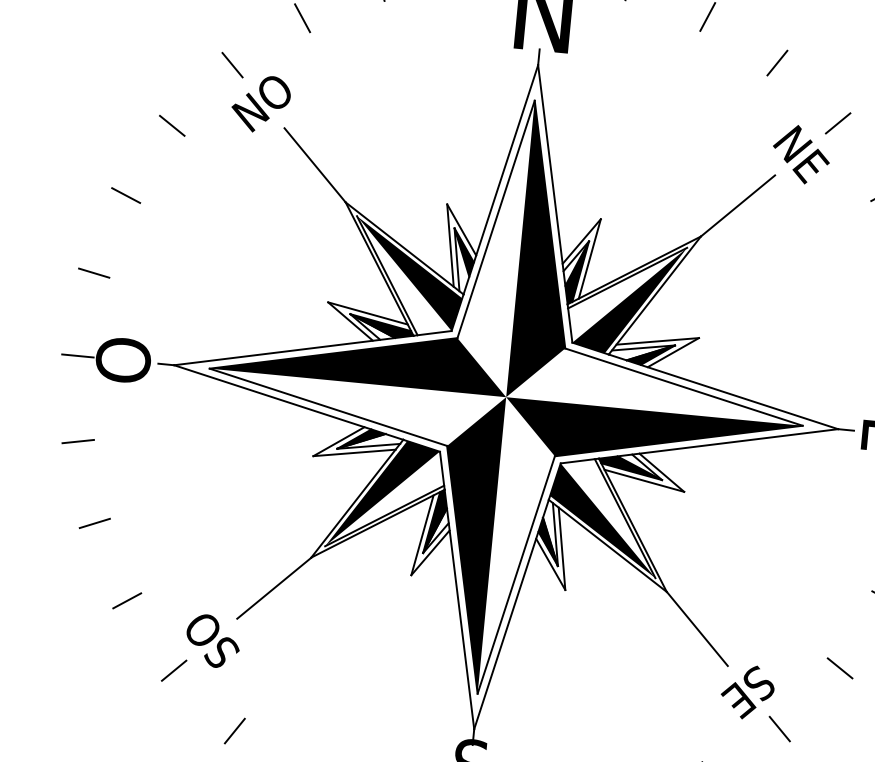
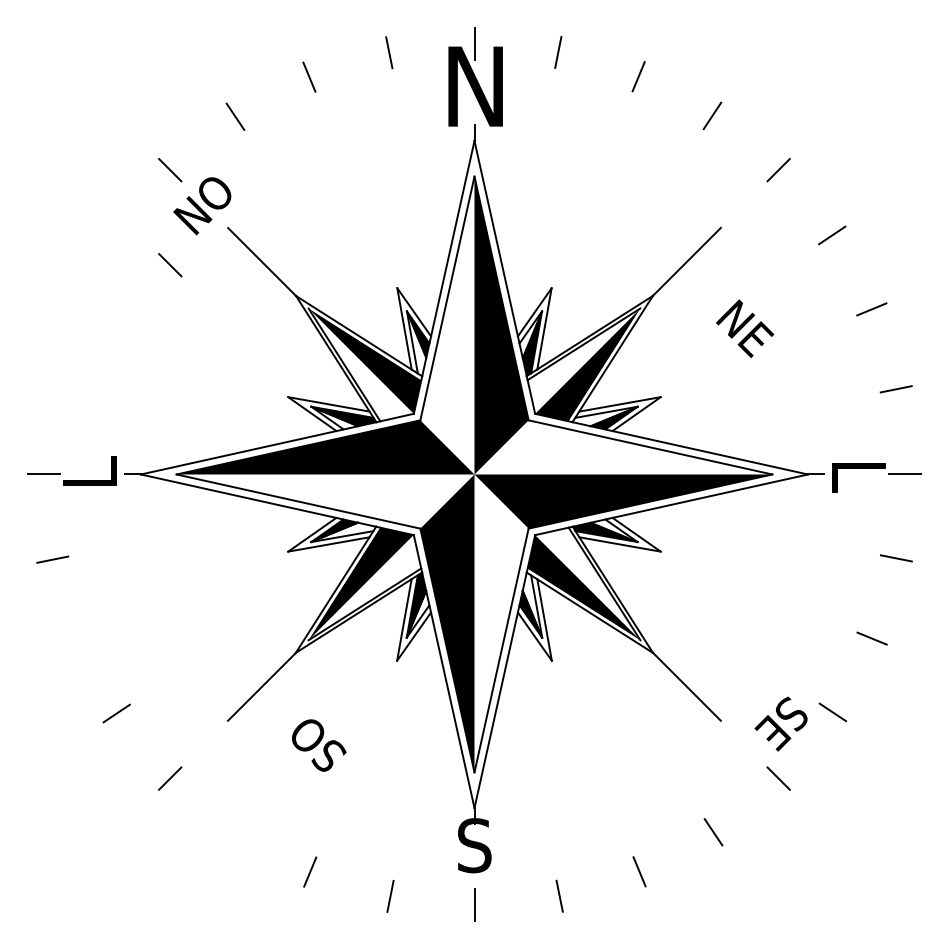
line: (171, 125) -> (115, 236), removed
text: (801, 154) -> (745, 328), moved
line: (223, 160) -> (170, 265), added
line: (125, 195) -> (76, 310), removed
line: (94, 273) -> (52, 390), removed
text: (122, 360) -> (89, 474), O -> L
line: (94, 523) -> (76, 639), removed
text: (213, 641) -> (319, 745), moved
text: (747, 691) -> (780, 723), moved
line: (234, 730) -> (236, 832), removed

